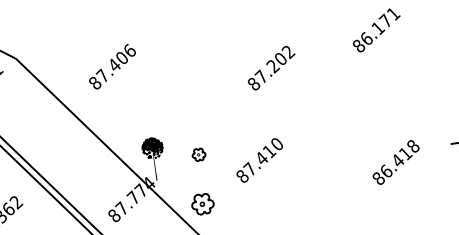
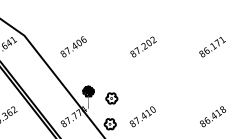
text: (271, 67) -> (143, 46), moved
part: (198, 154) -> (111, 98), size x1.67
text: (259, 159) -> (142, 116), moved

